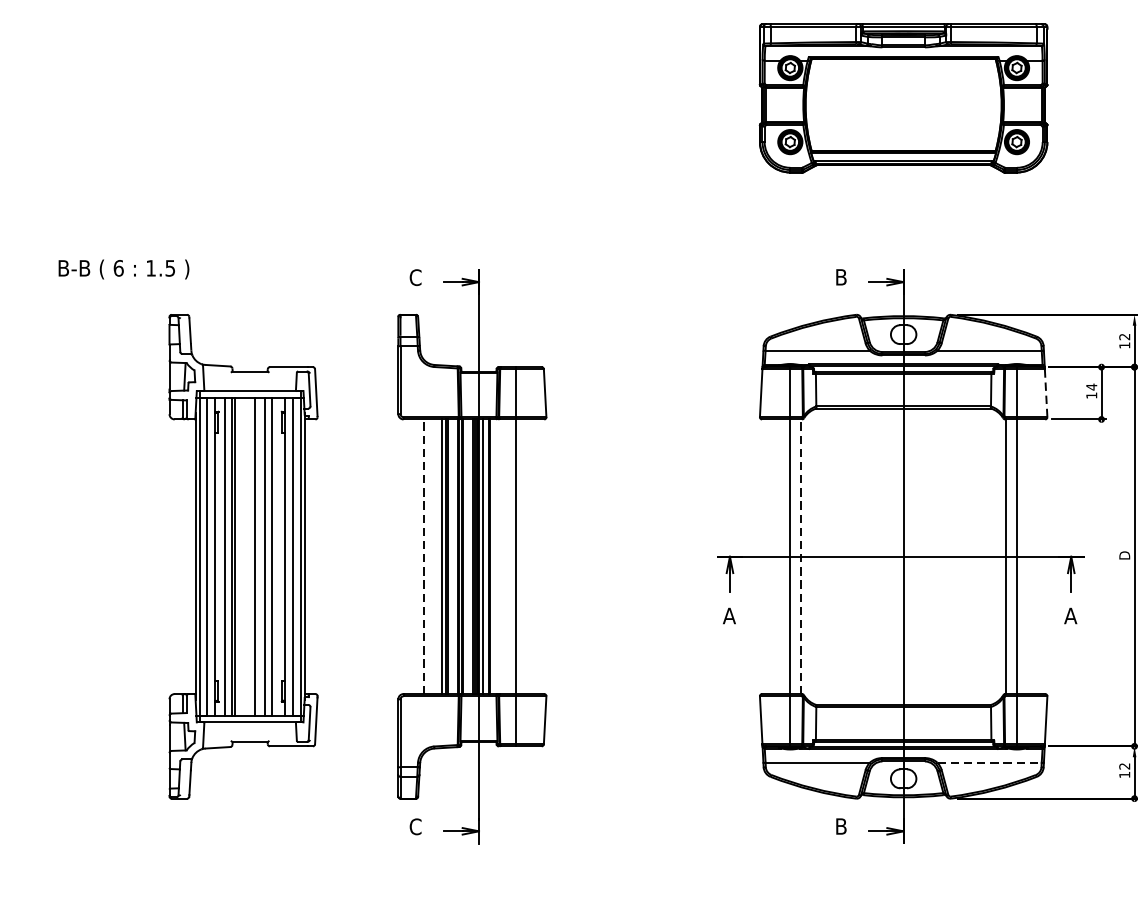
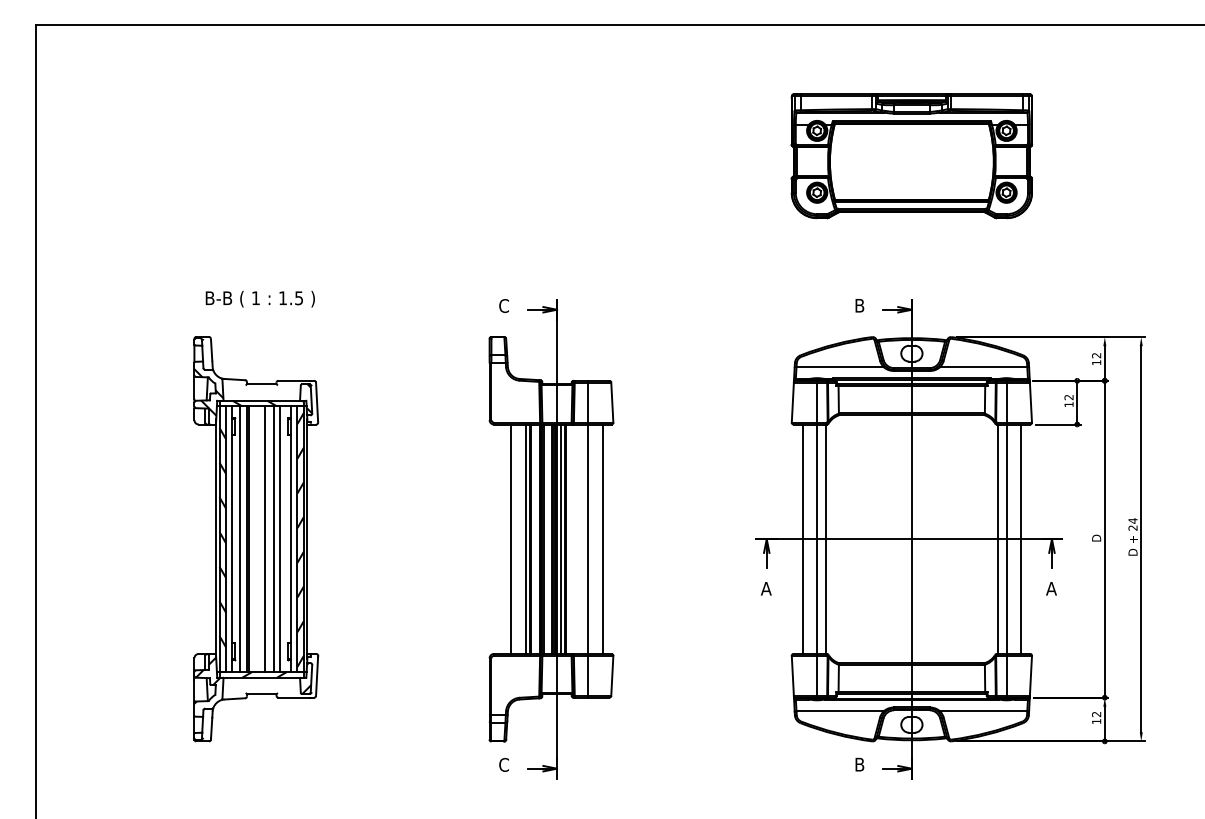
text: (118, 268) -> (255, 298), 6 -> 1
text: (1091, 387) -> (1068, 397), 14 -> 12
line: (1045, 393) -> (1030, 402), dashed -> solid
line: (533, 555) -> (602, 538), added
line: (772, 555) -> (802, 538), added
line: (1034, 555) -> (1021, 538), added
part: (243, 557) -> (256, 539), moved
line: (424, 557) -> (511, 539), dashed -> solid
line: (801, 557) -> (826, 539), dashed -> solid
line: (989, 762) -> (983, 711), dashed -> solid

